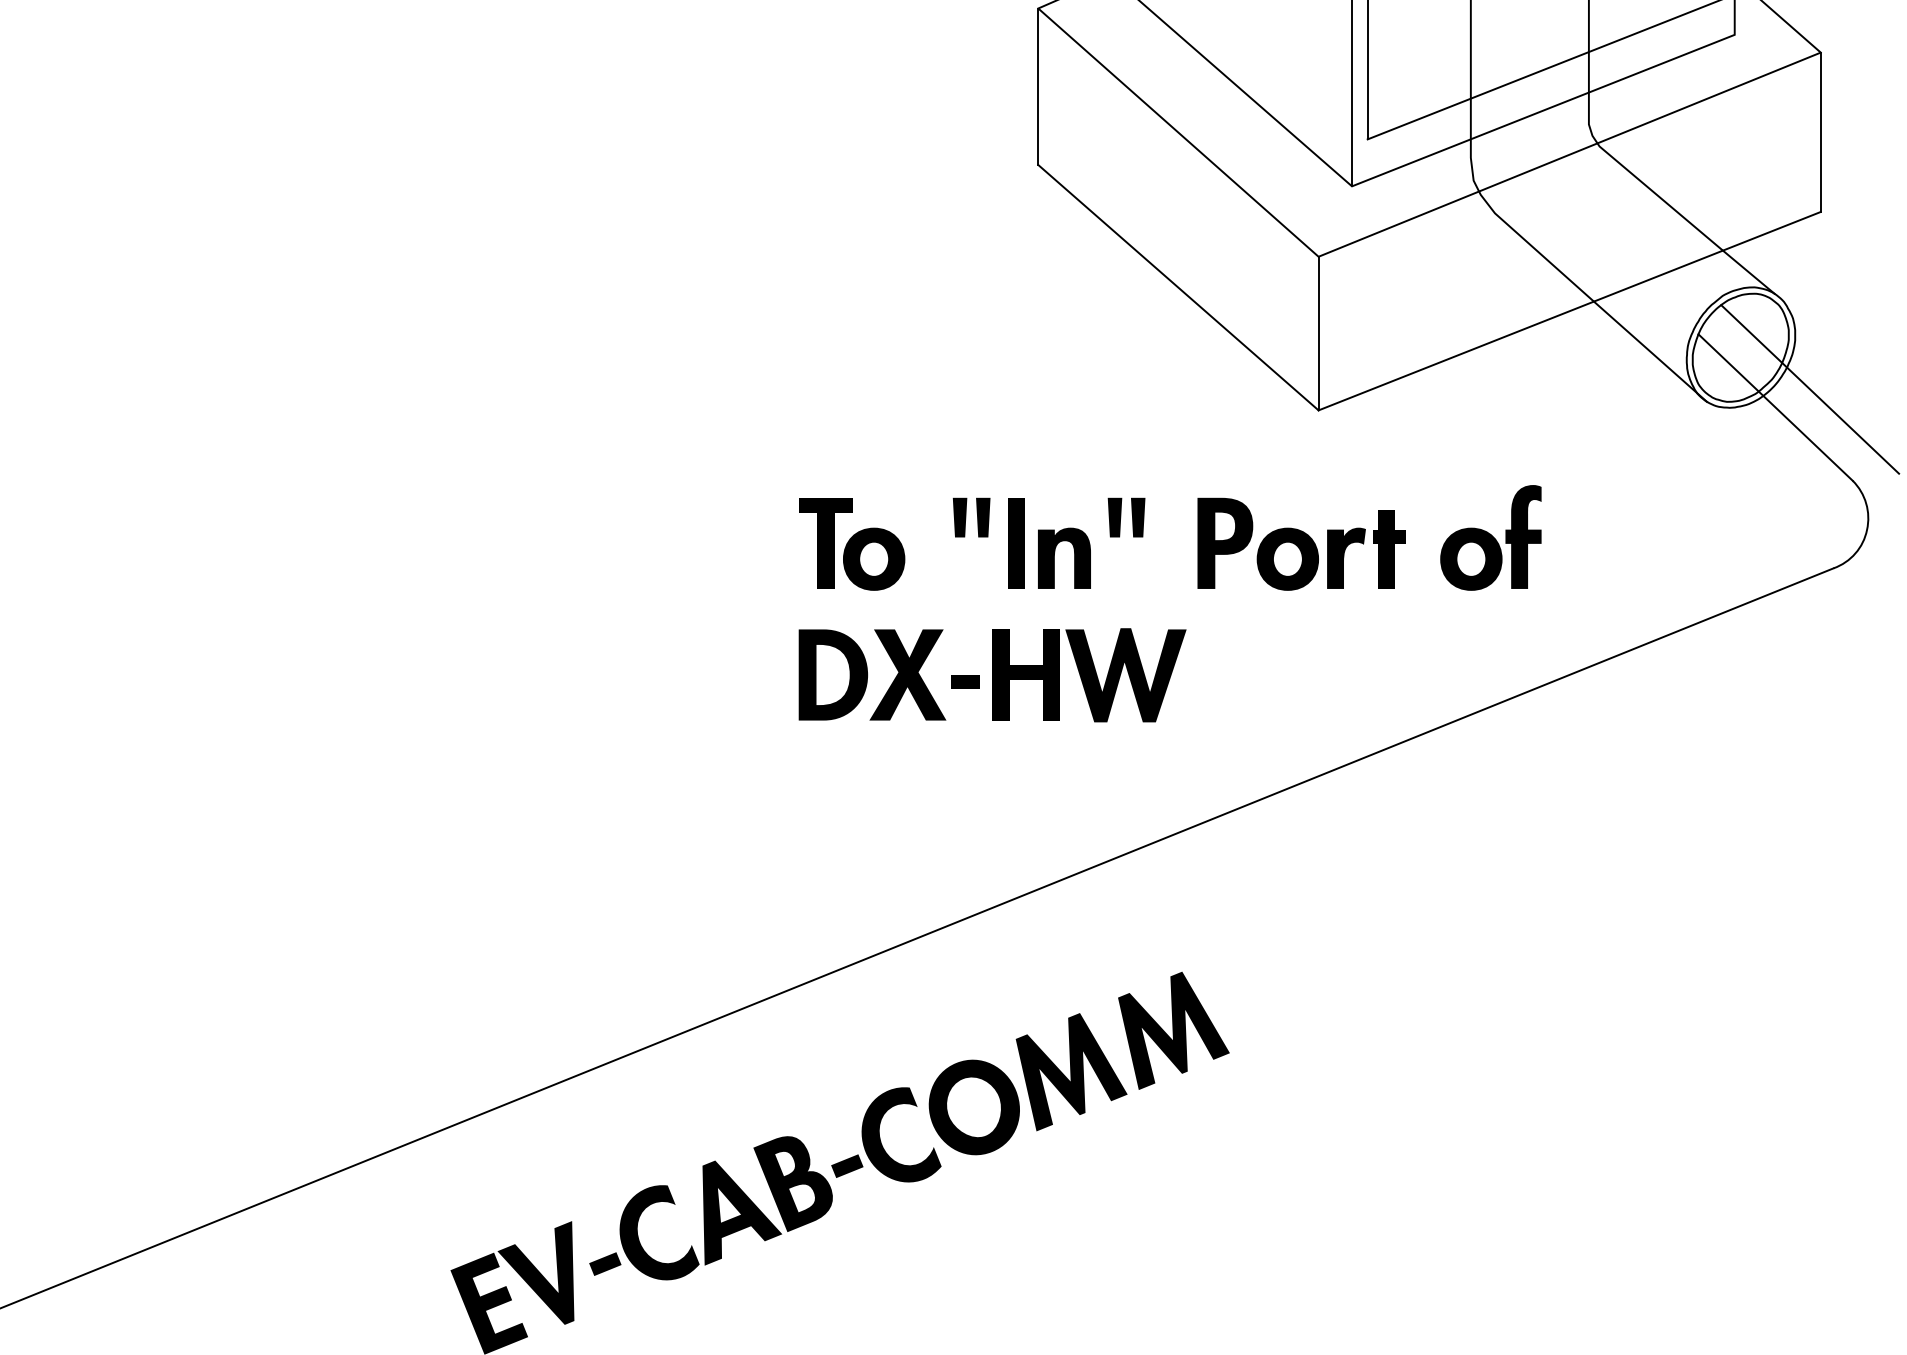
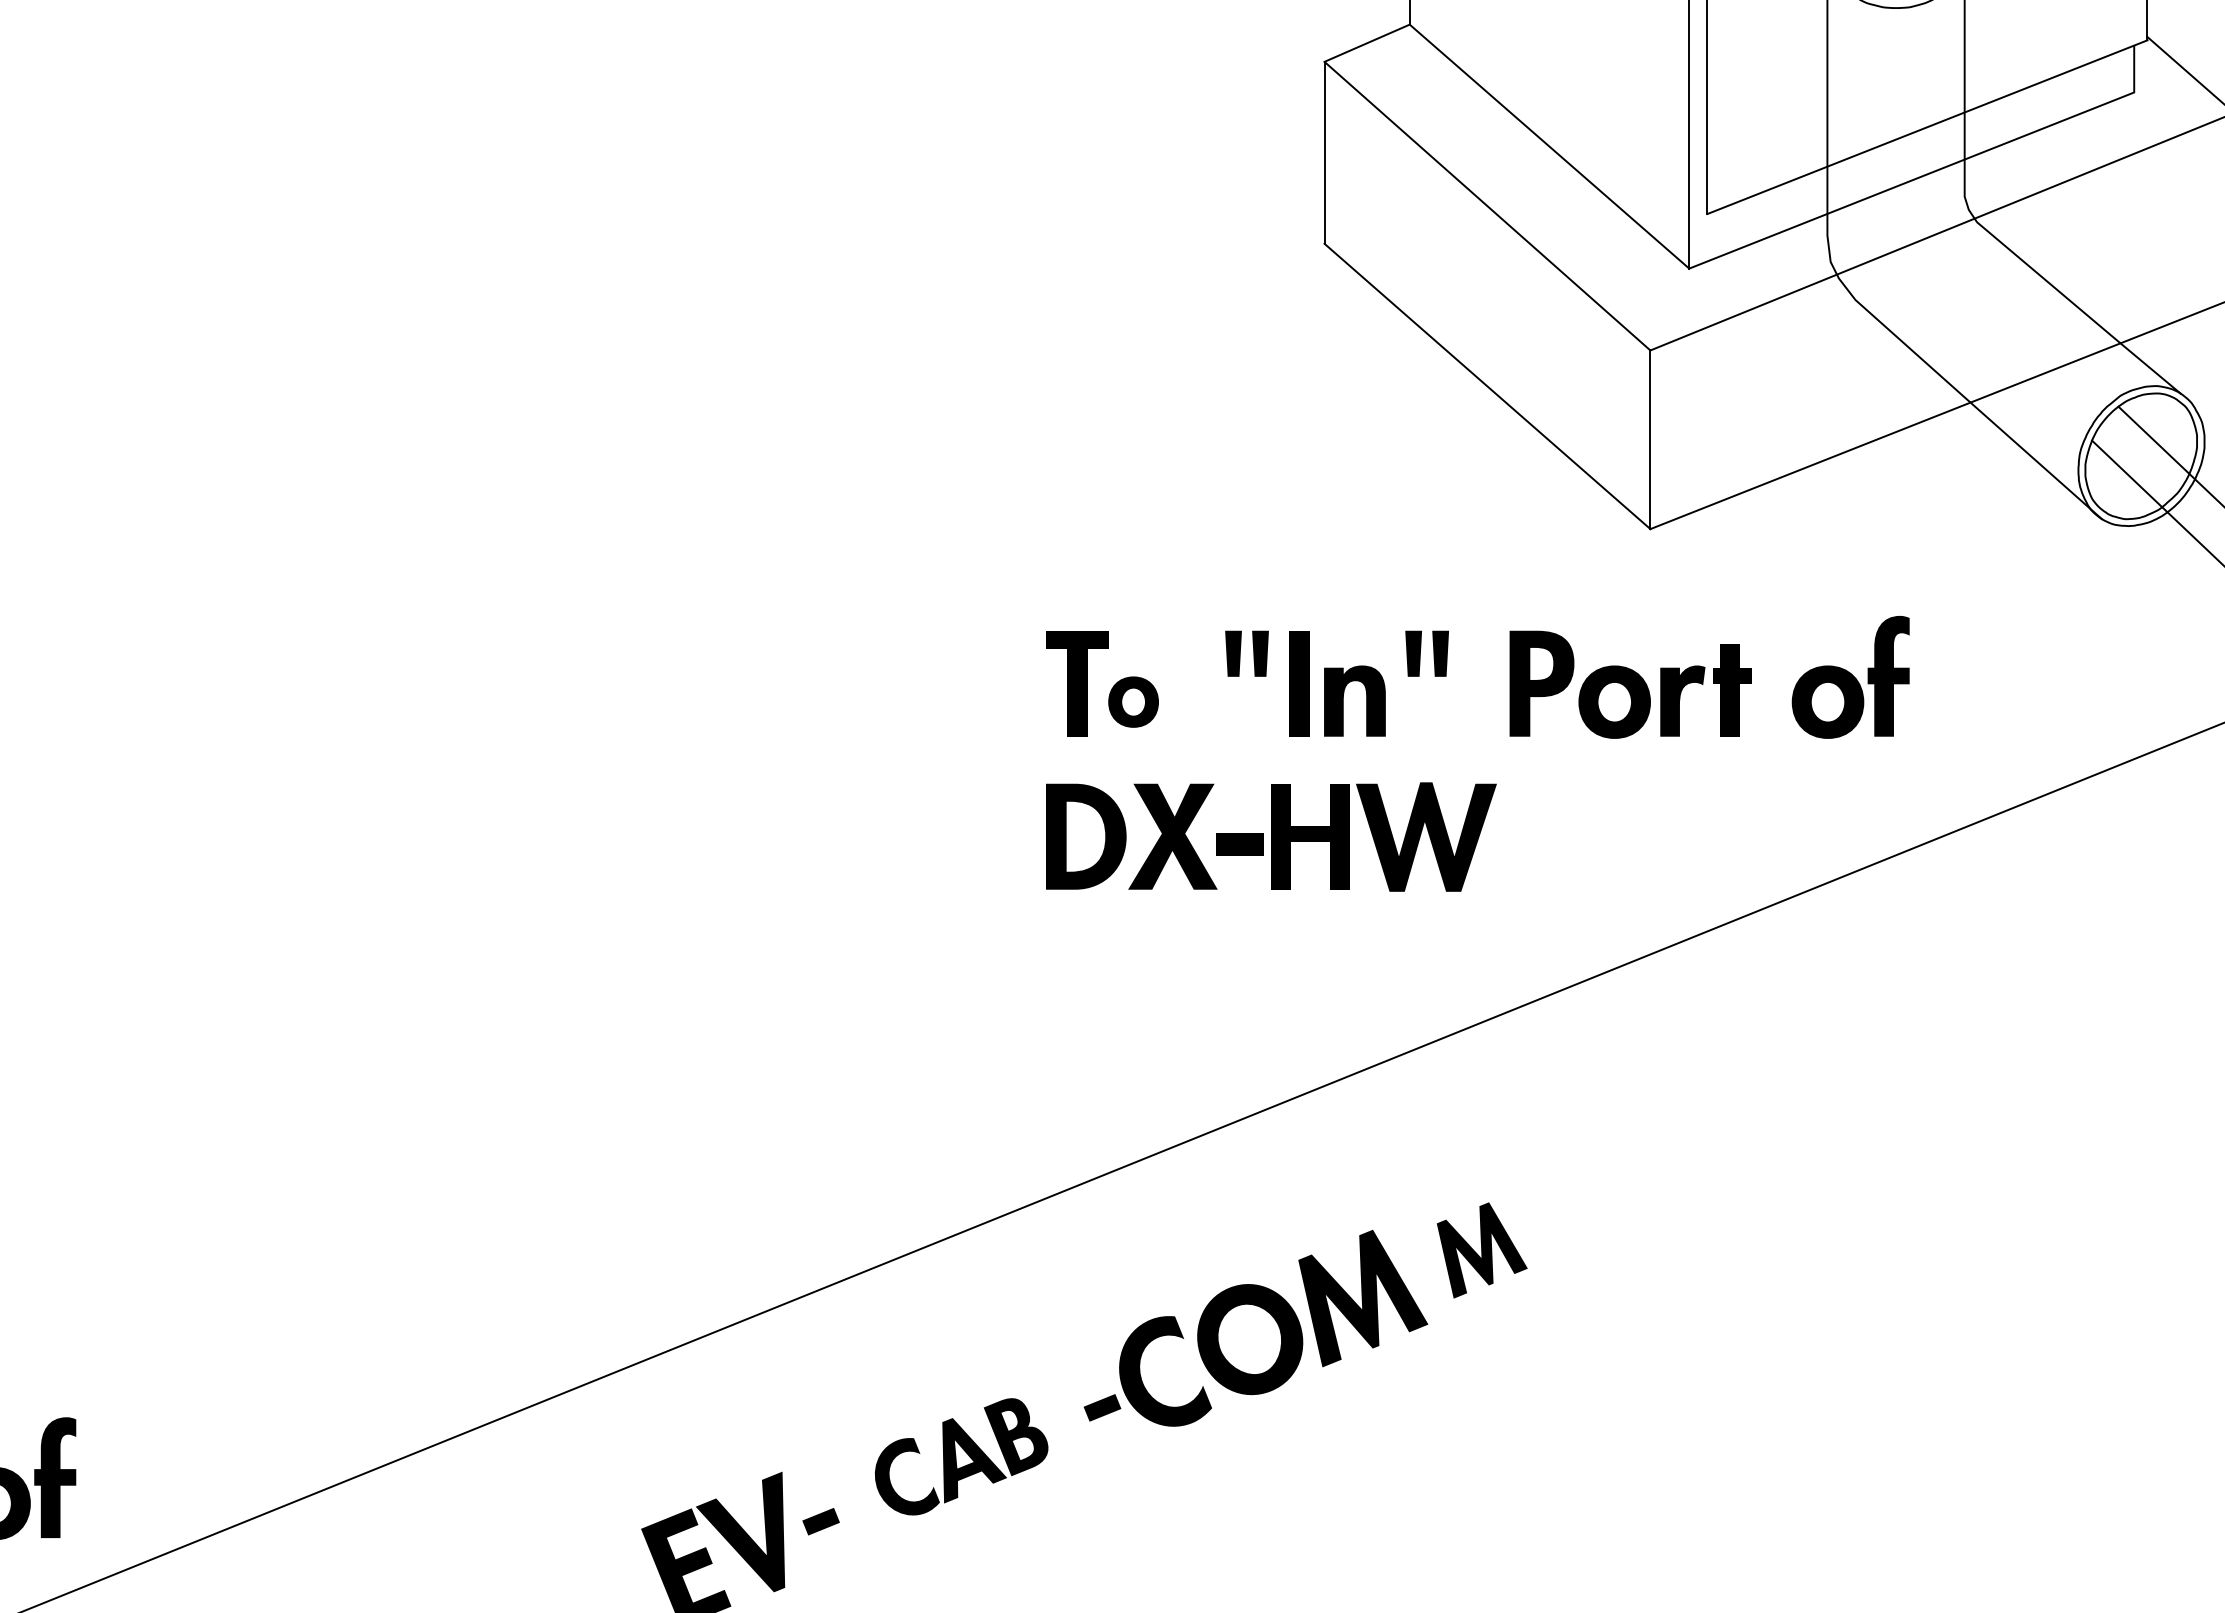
part: (874, 558) -> (1133, 701), size x0.7
part: (965, 681) -> (1239, 844), size x1.4
part: (1174, 1030) -> (1482, 1250), size x0.7
part: (726, 1208) -> (961, 1456), size x0.7

